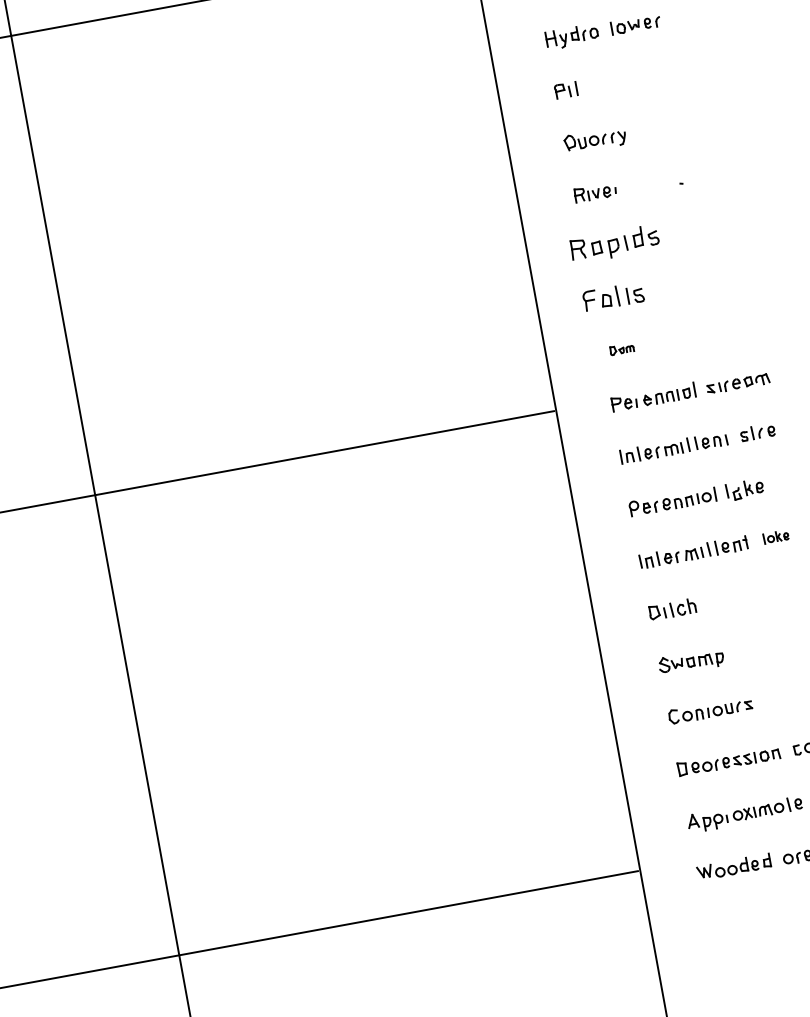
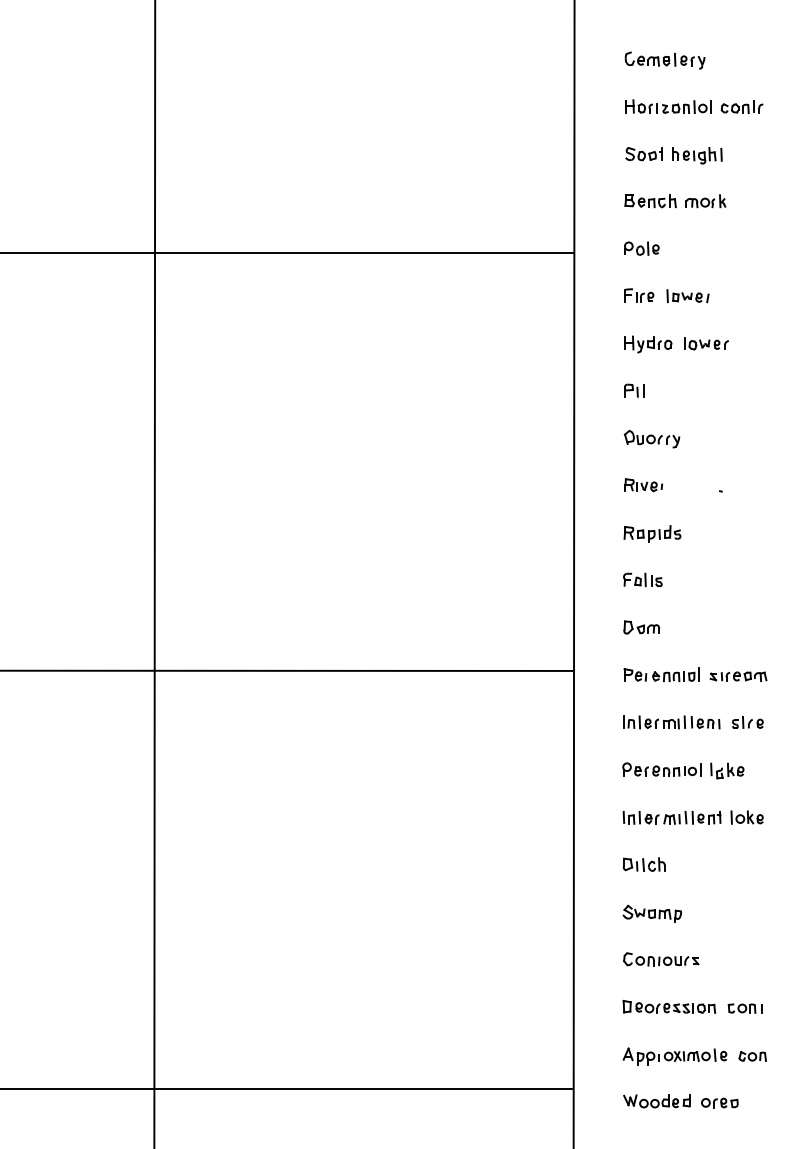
part: (614, 243) -> (652, 533), size x0.71
part: (613, 296) -> (642, 579), size x0.71
part: (621, 349) -> (641, 627), size x1.67
part: (775, 537) -> (746, 817), size x1.43

